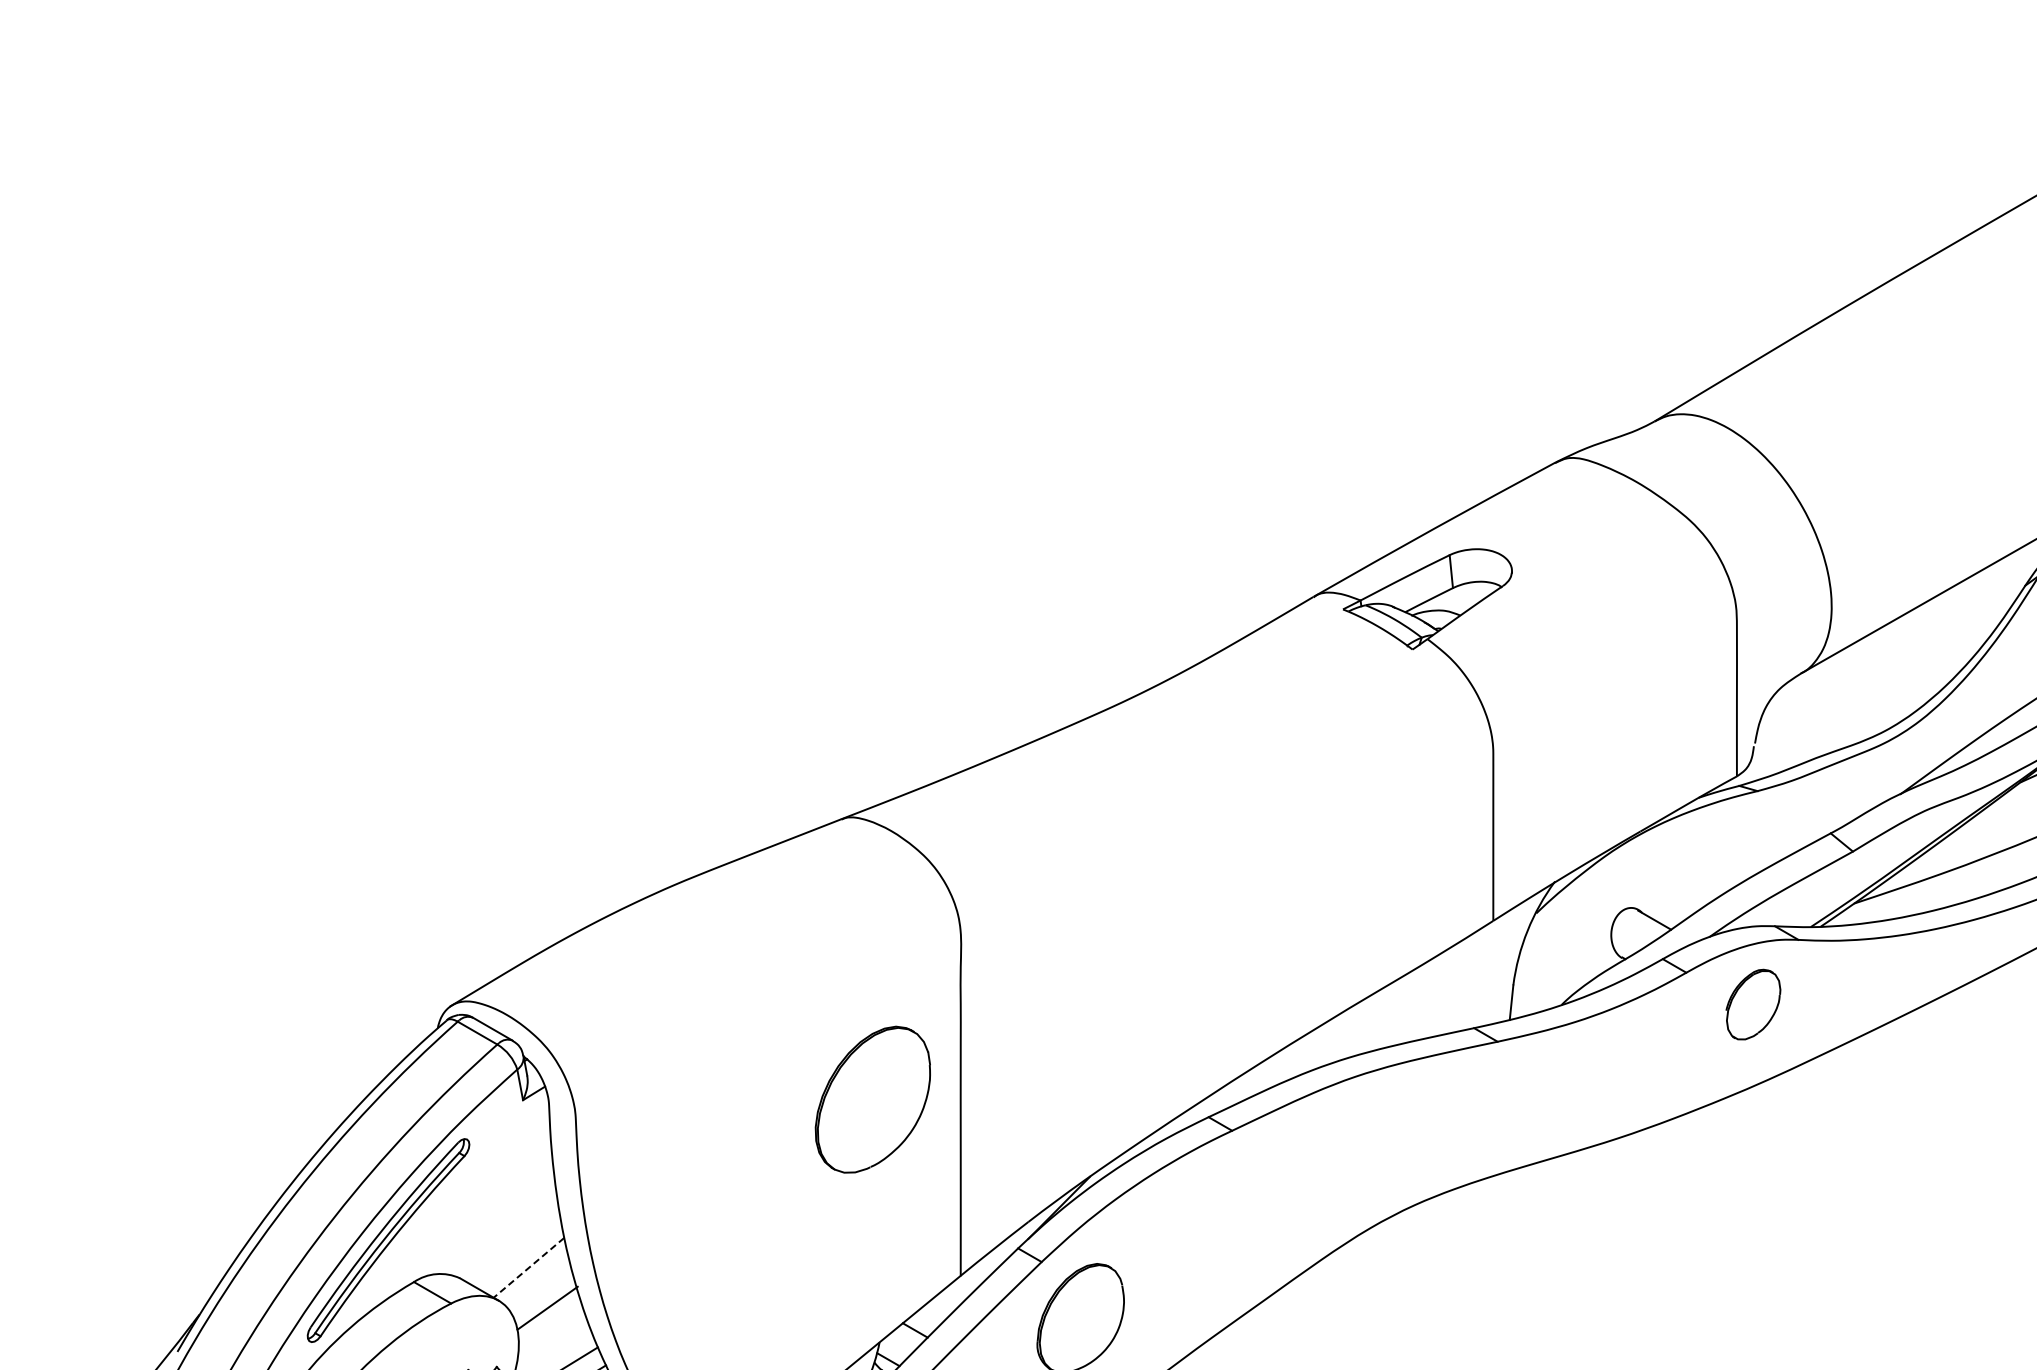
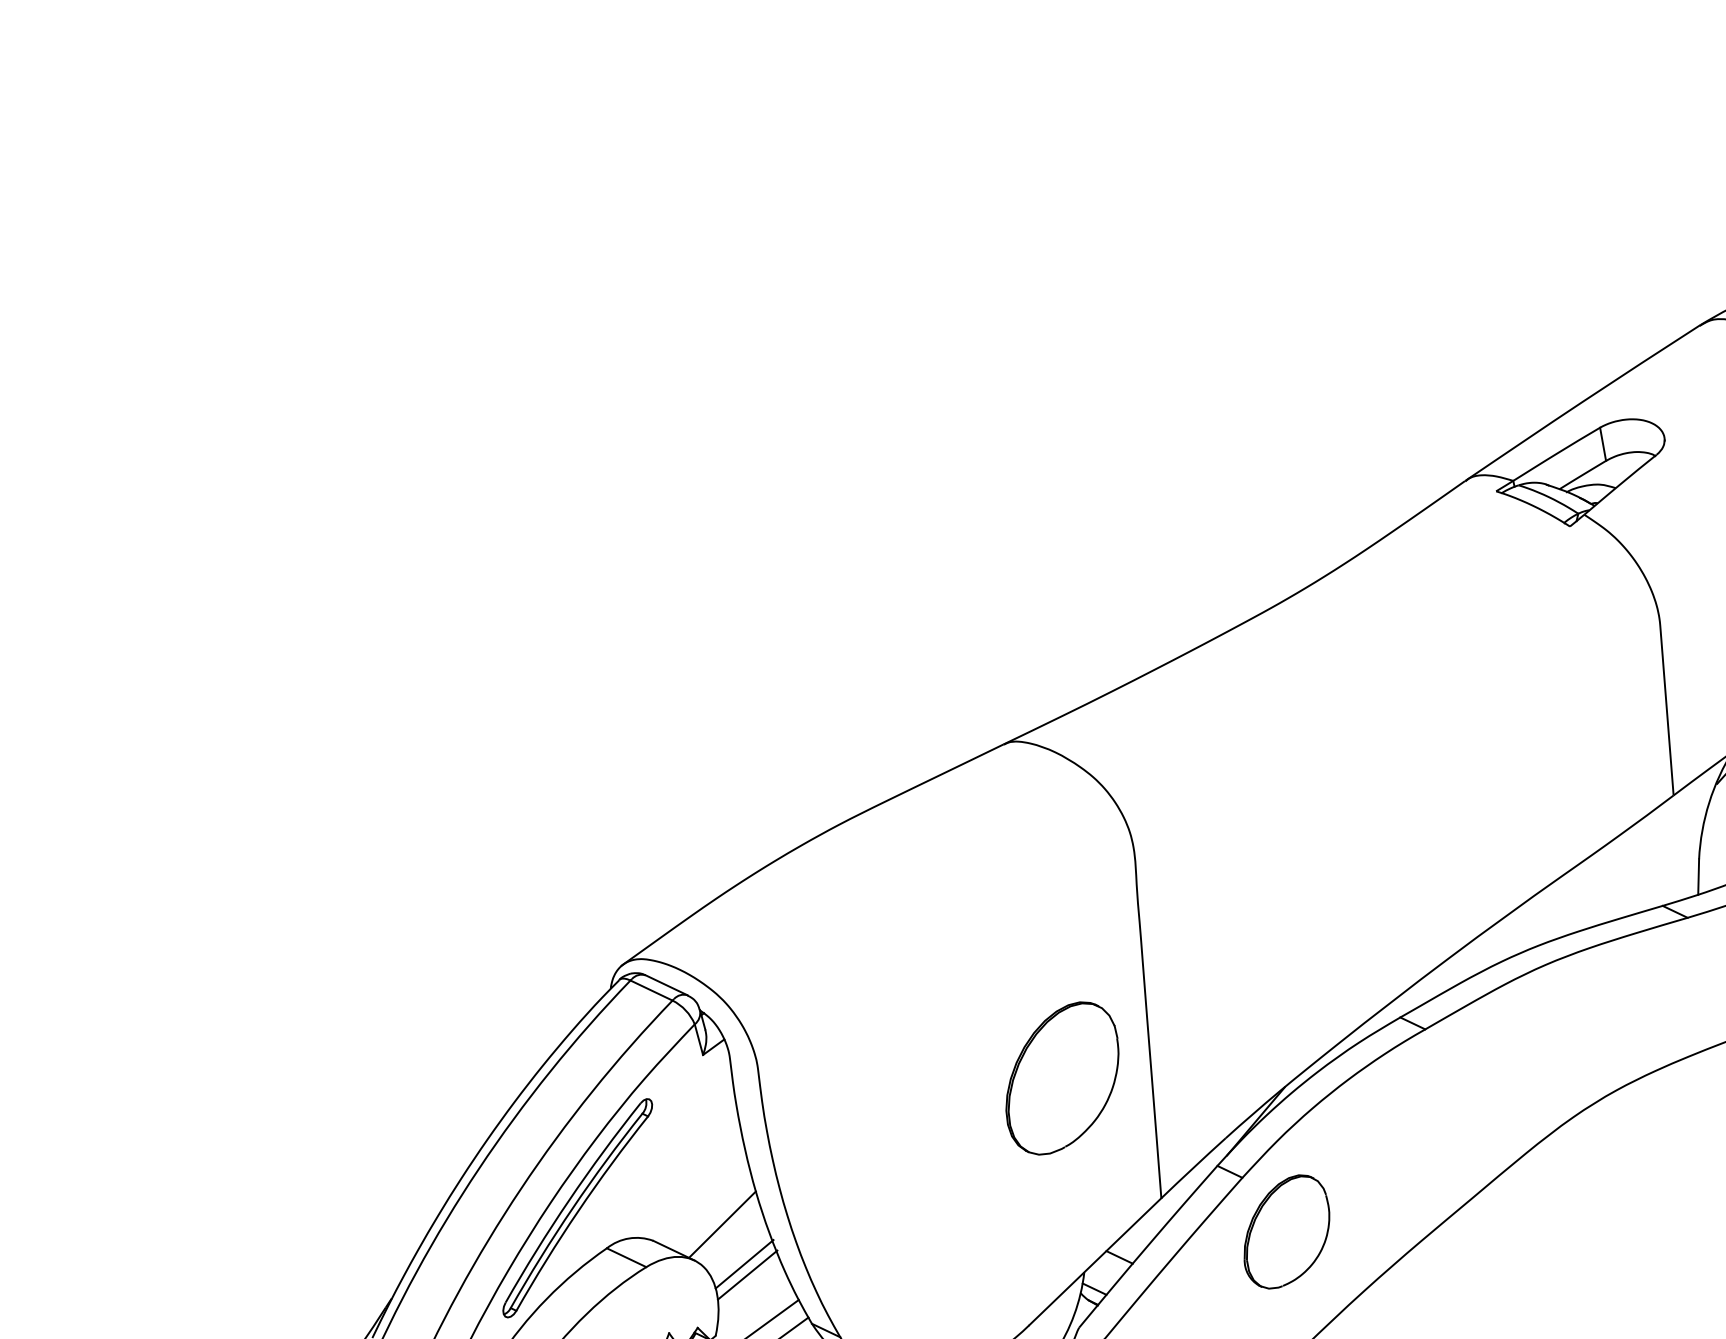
part: (872, 1099) -> (1061, 1078), moved
line: (528, 1268) -> (722, 1225), dashed -> solid
line: (549, 1318) -> (747, 1274), added

